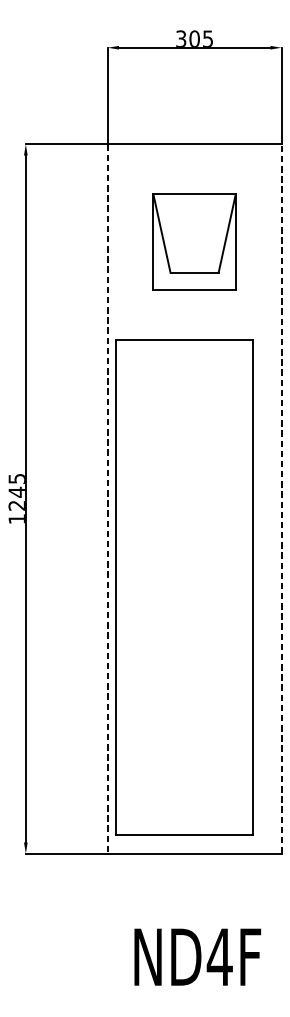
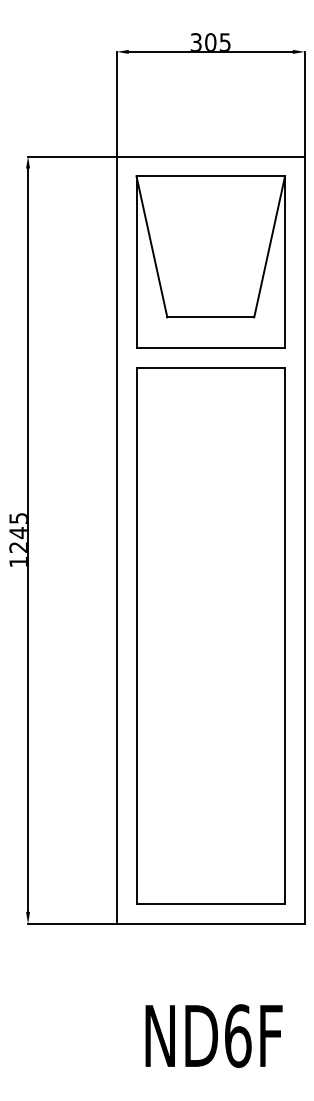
part: (194, 241) -> (210, 261), size x1.67
line: (107, 499) -> (116, 540), dashed -> solid
line: (281, 499) -> (304, 540), dashed -> solid
part: (184, 587) -> (210, 635), moved
text: (219, 956) -> (237, 1035), ND4F -> ND6F

